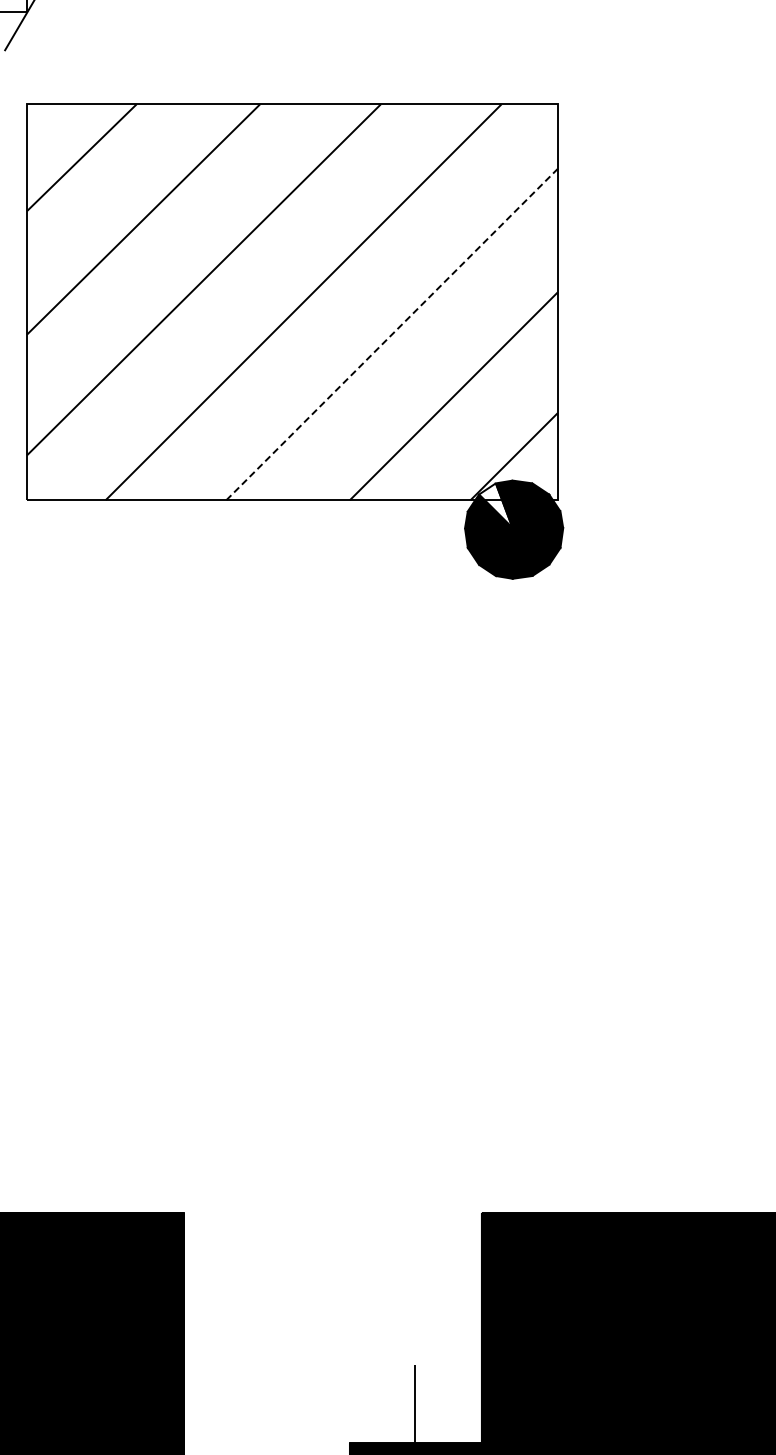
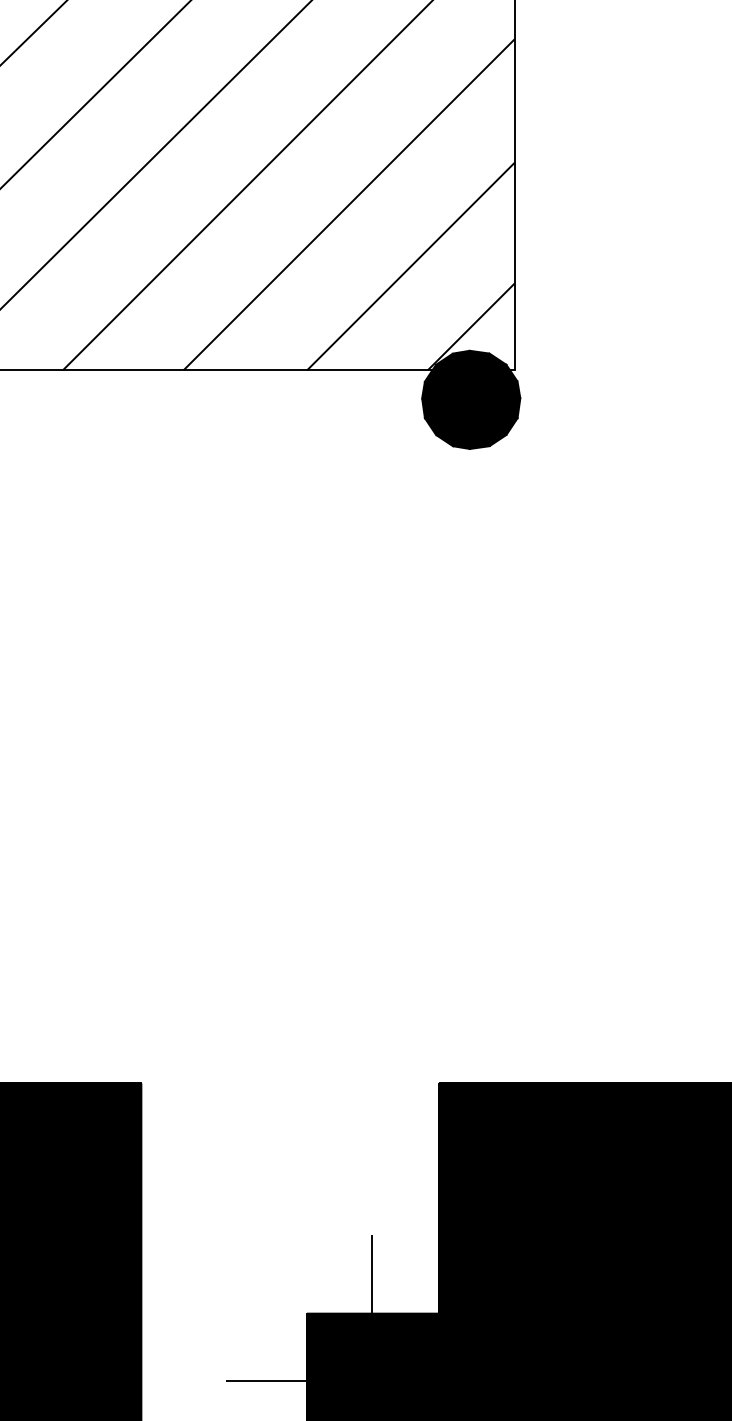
line: (392, 334) -> (349, 204), dashed -> solid
fill: (495, 505) -> (452, 375), added

